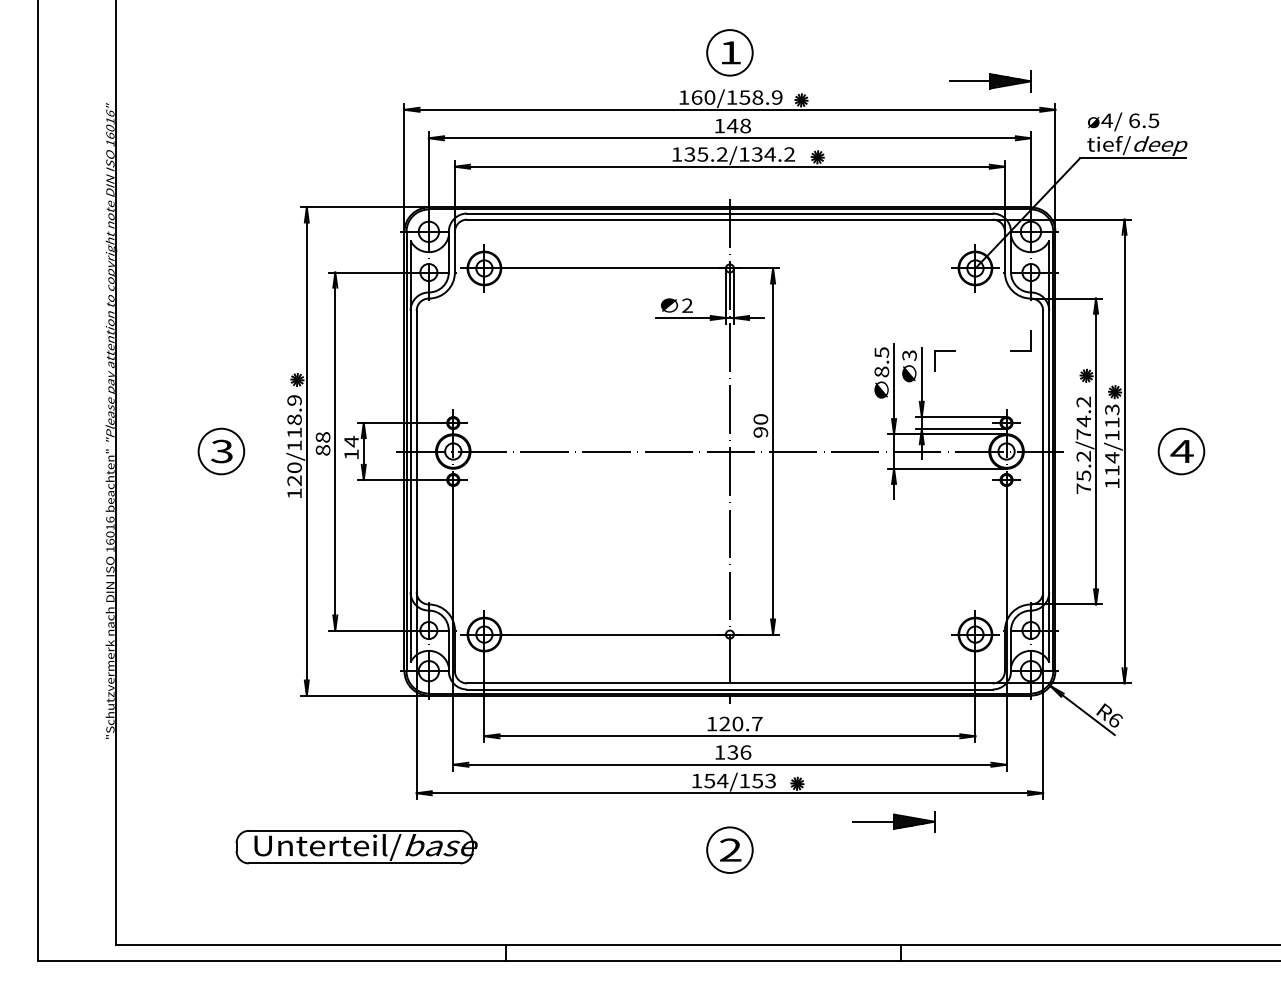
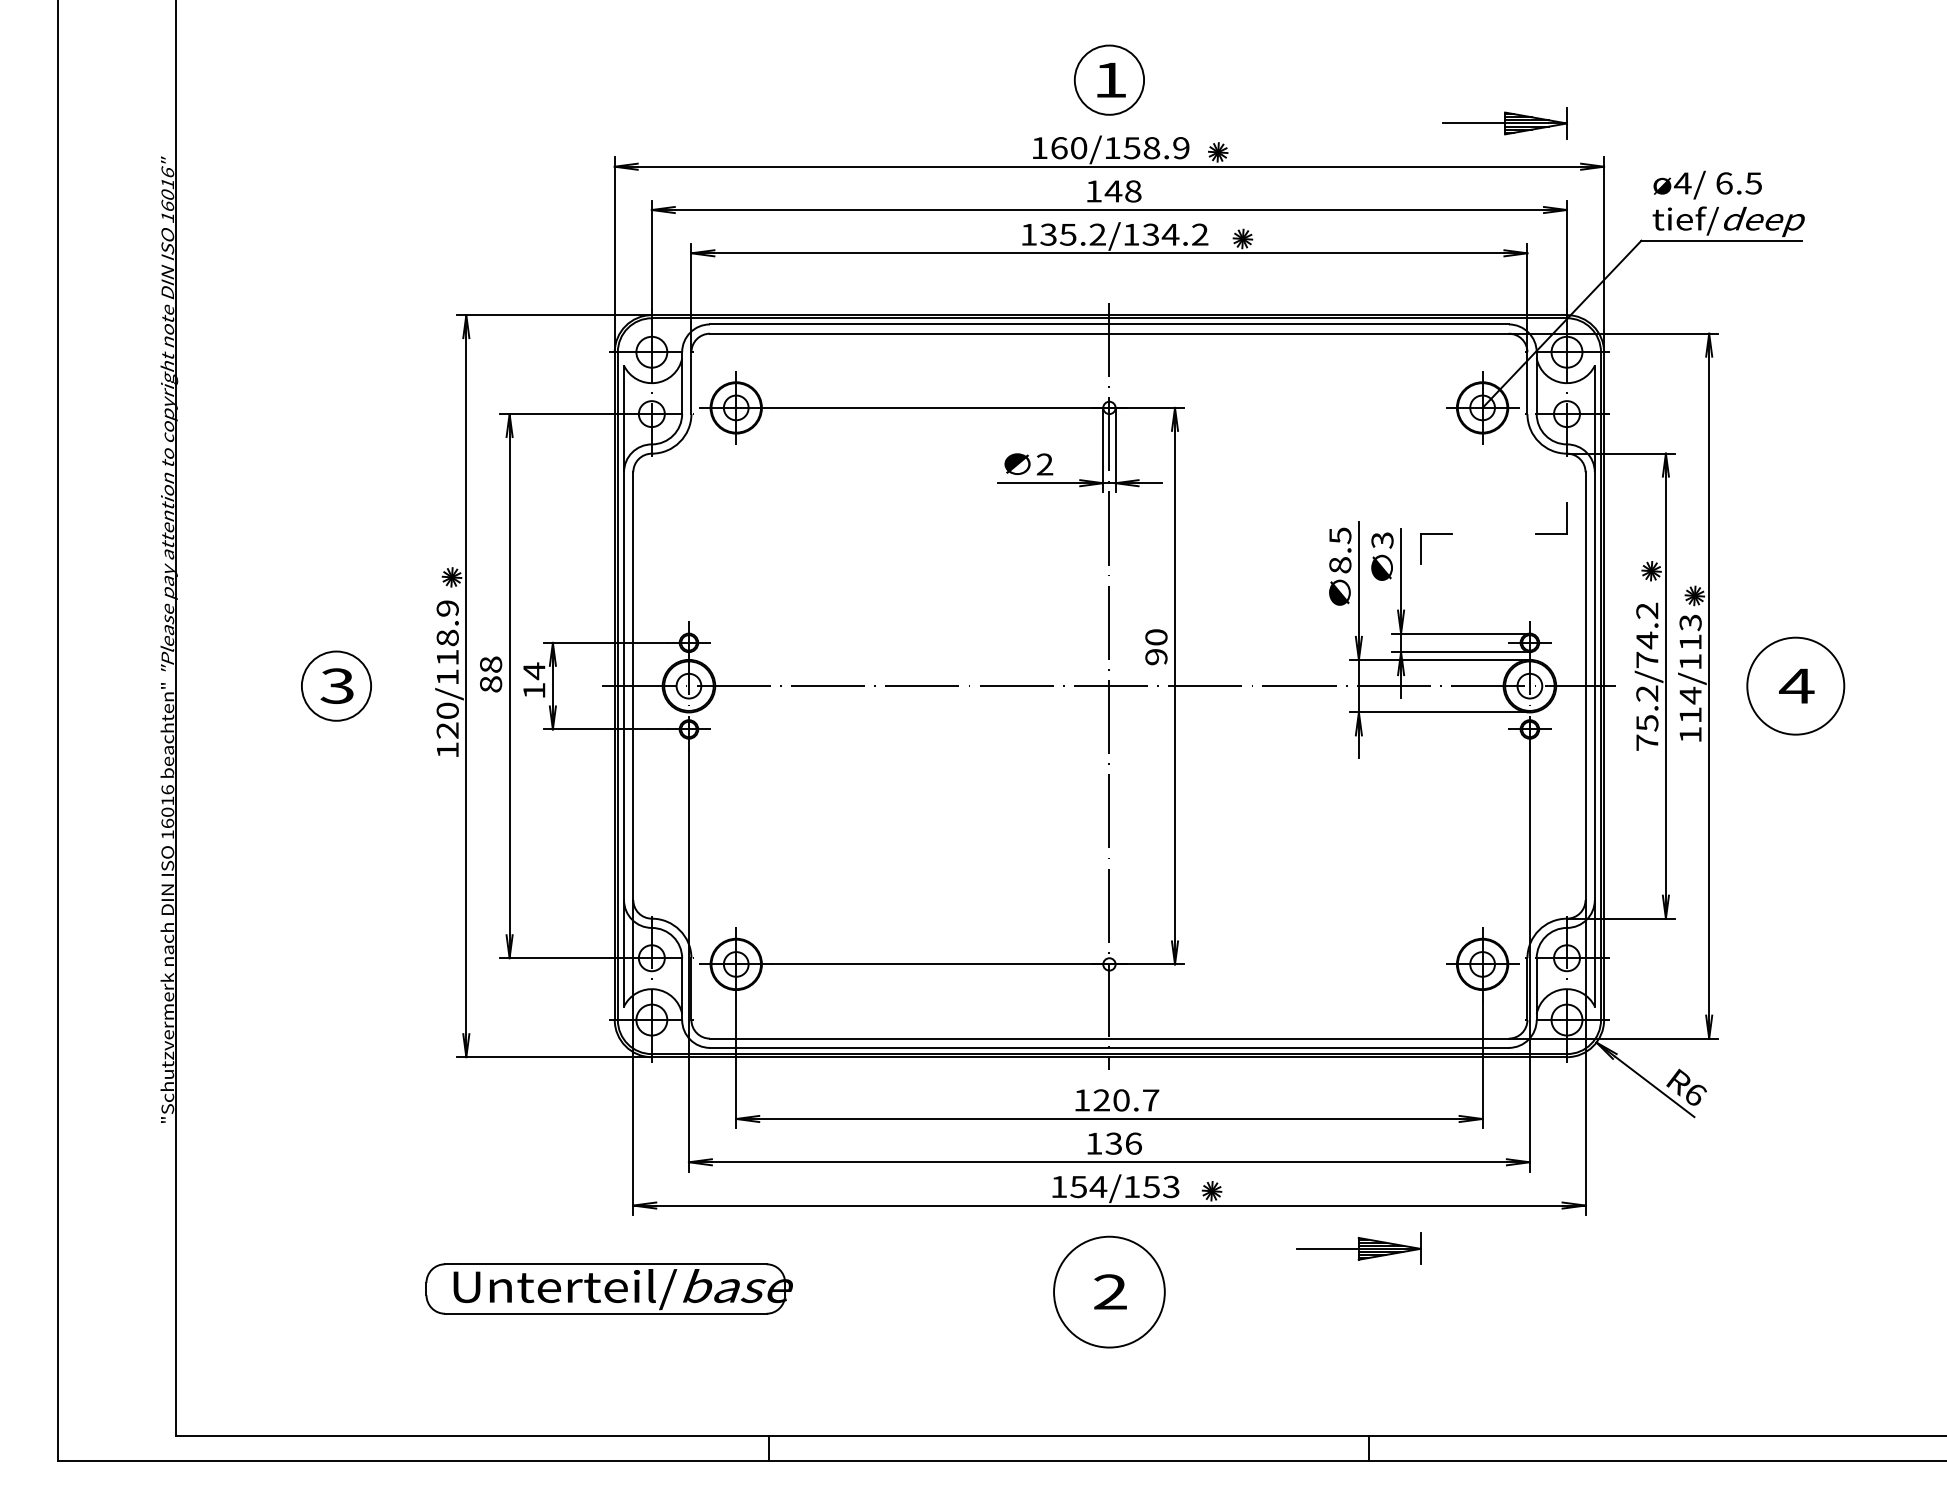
circle: (1181, 451) -> (1795, 686), size x1.4
part: (356, 847) -> (608, 1289), moved
circle: (729, 849) -> (1108, 1291), size x1.6

